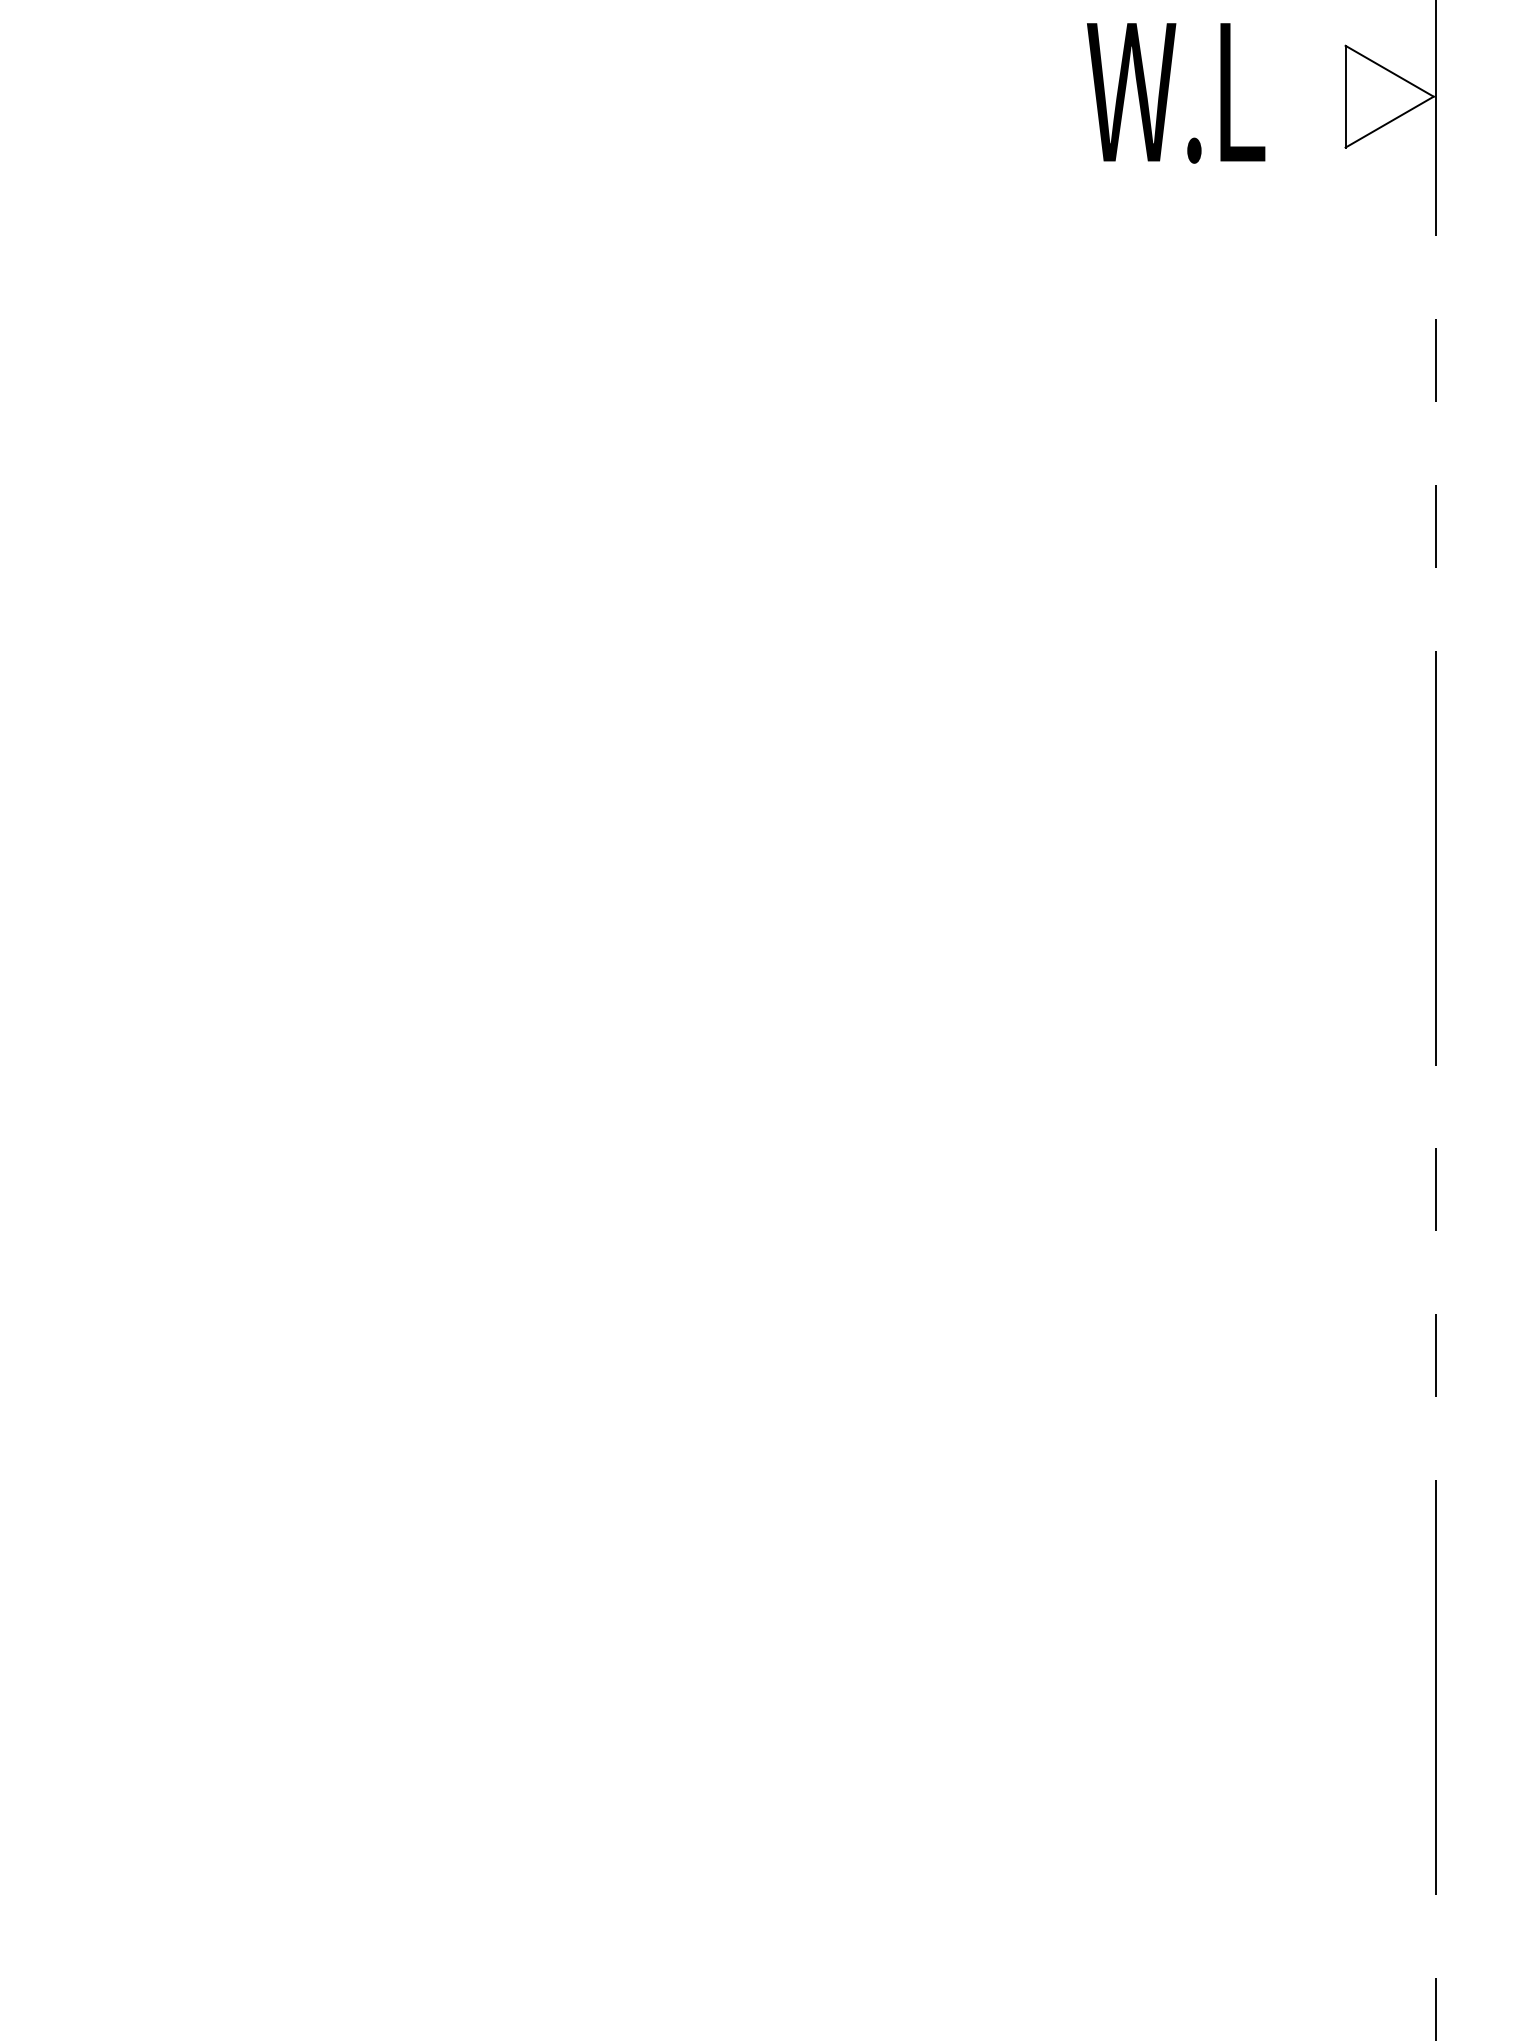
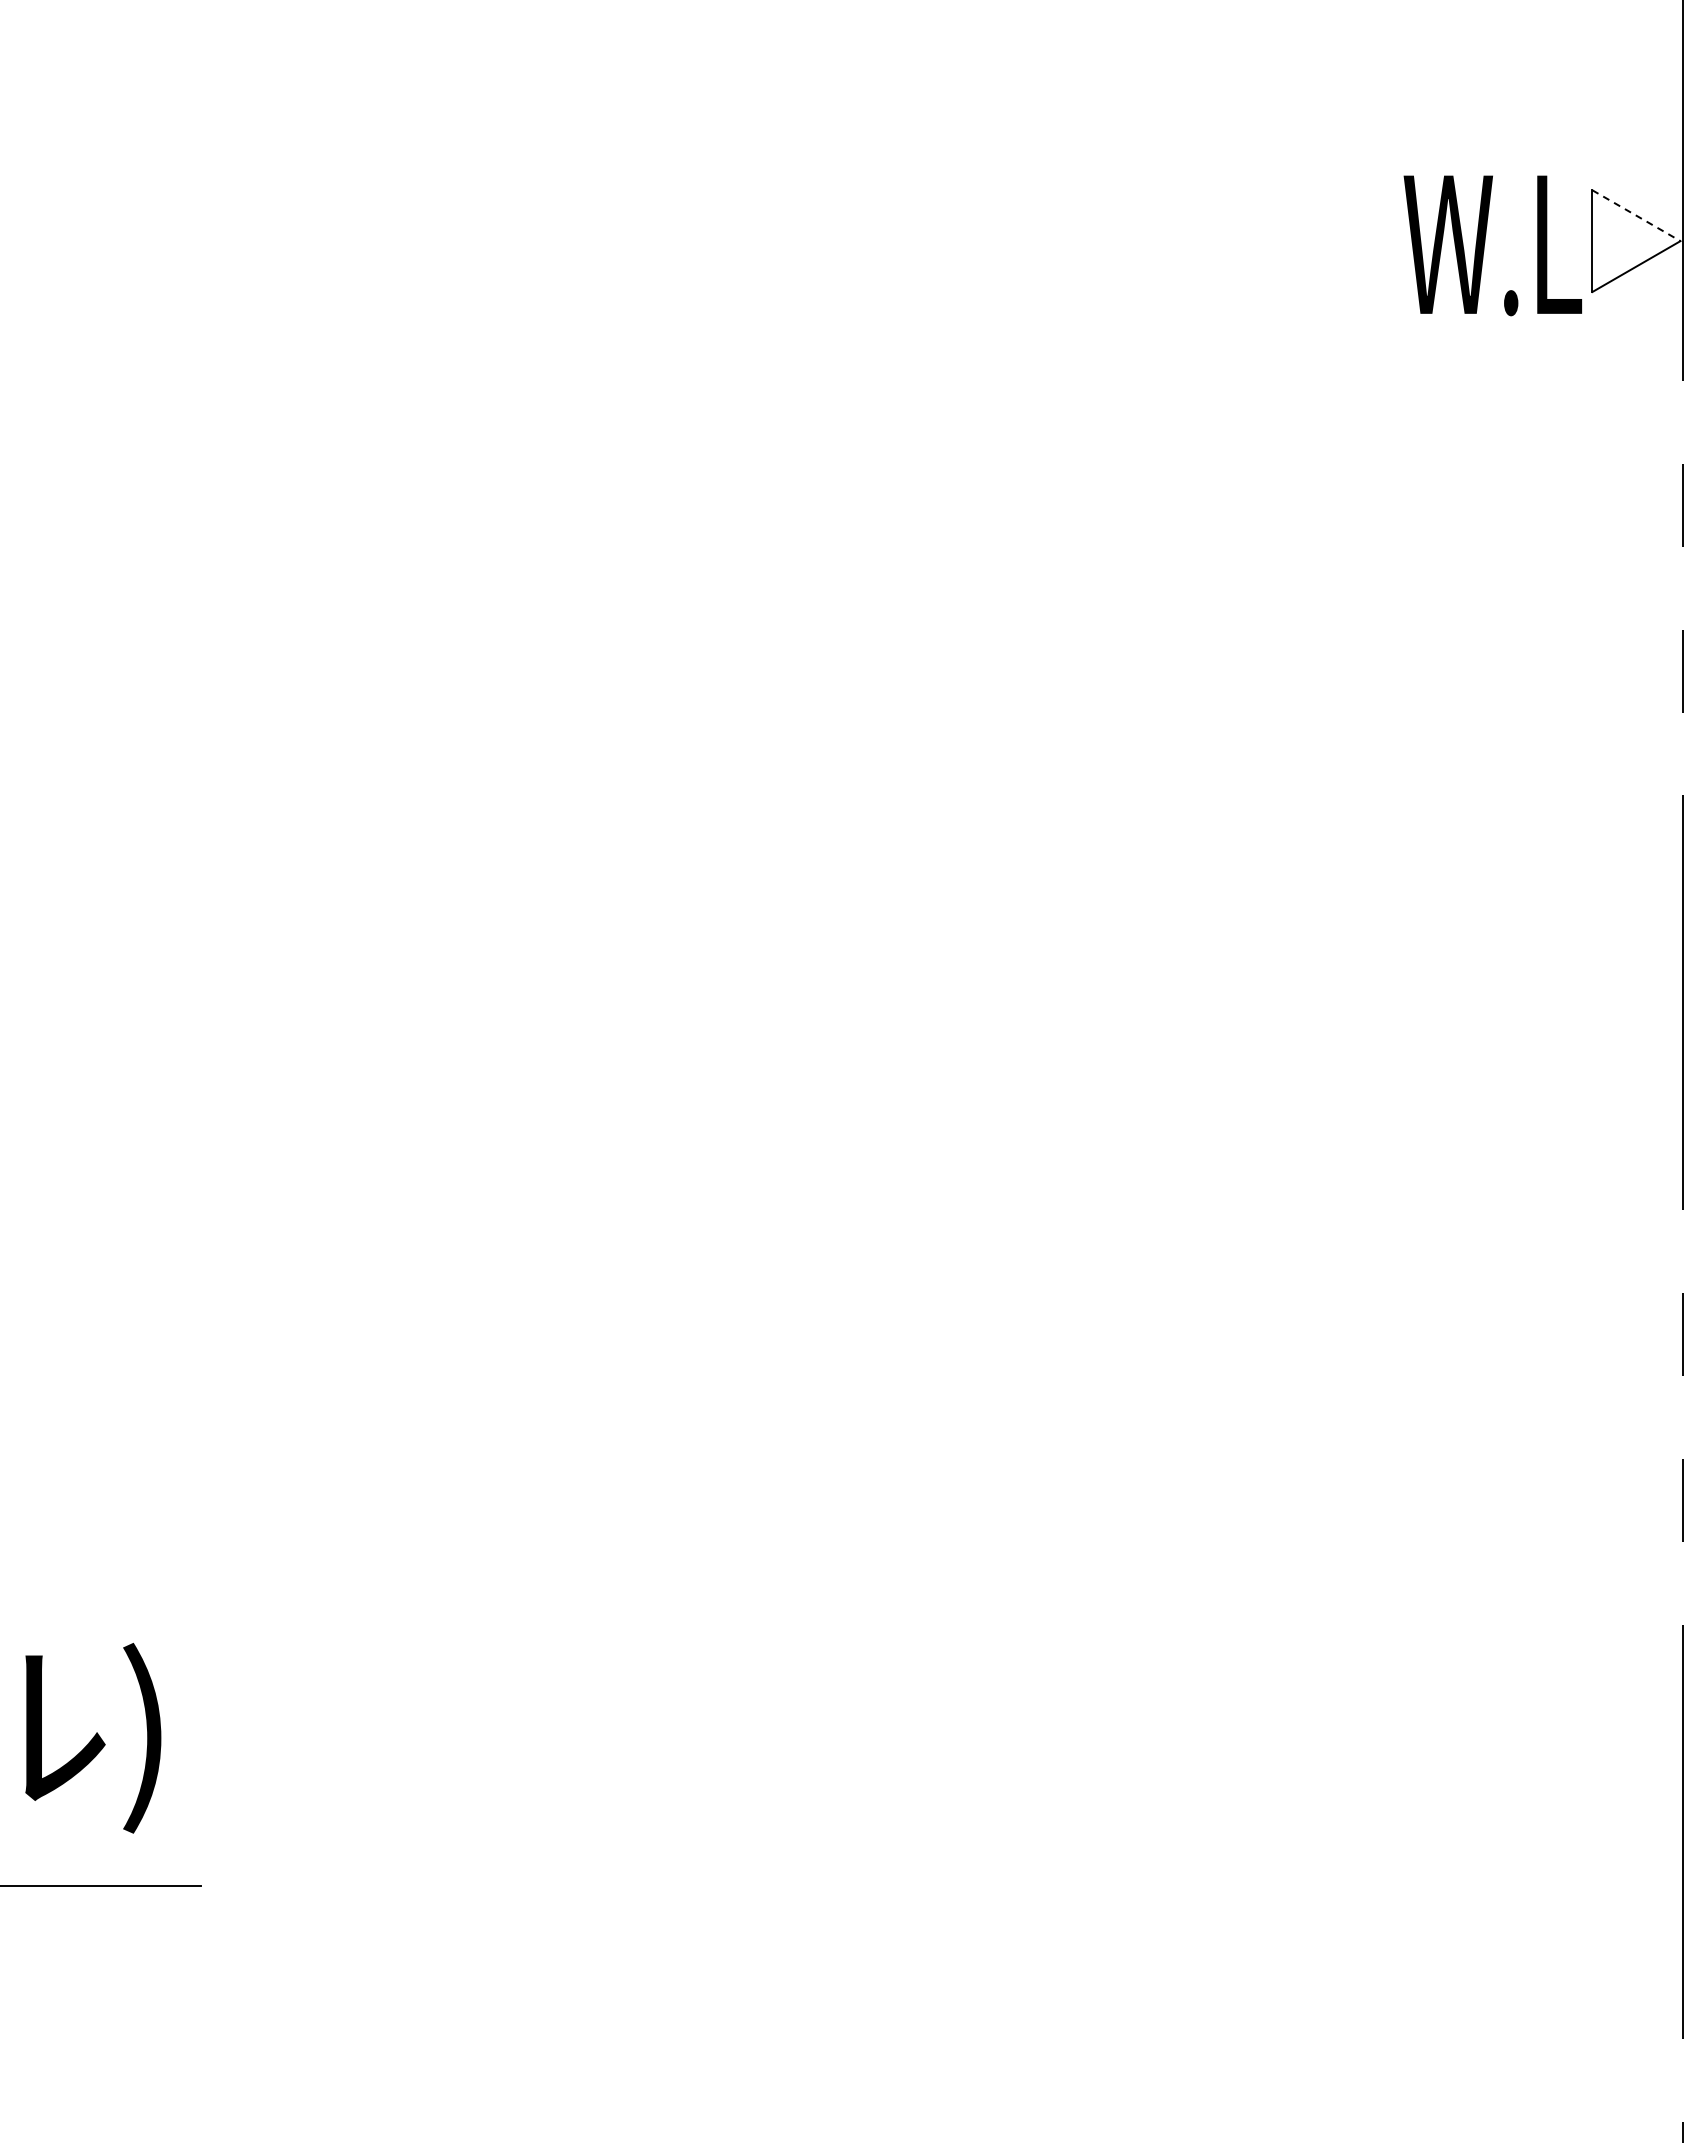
line: (1389, 71) -> (1636, 215), solid -> dashed
text: (1175, 93) -> (1492, 245), moved

